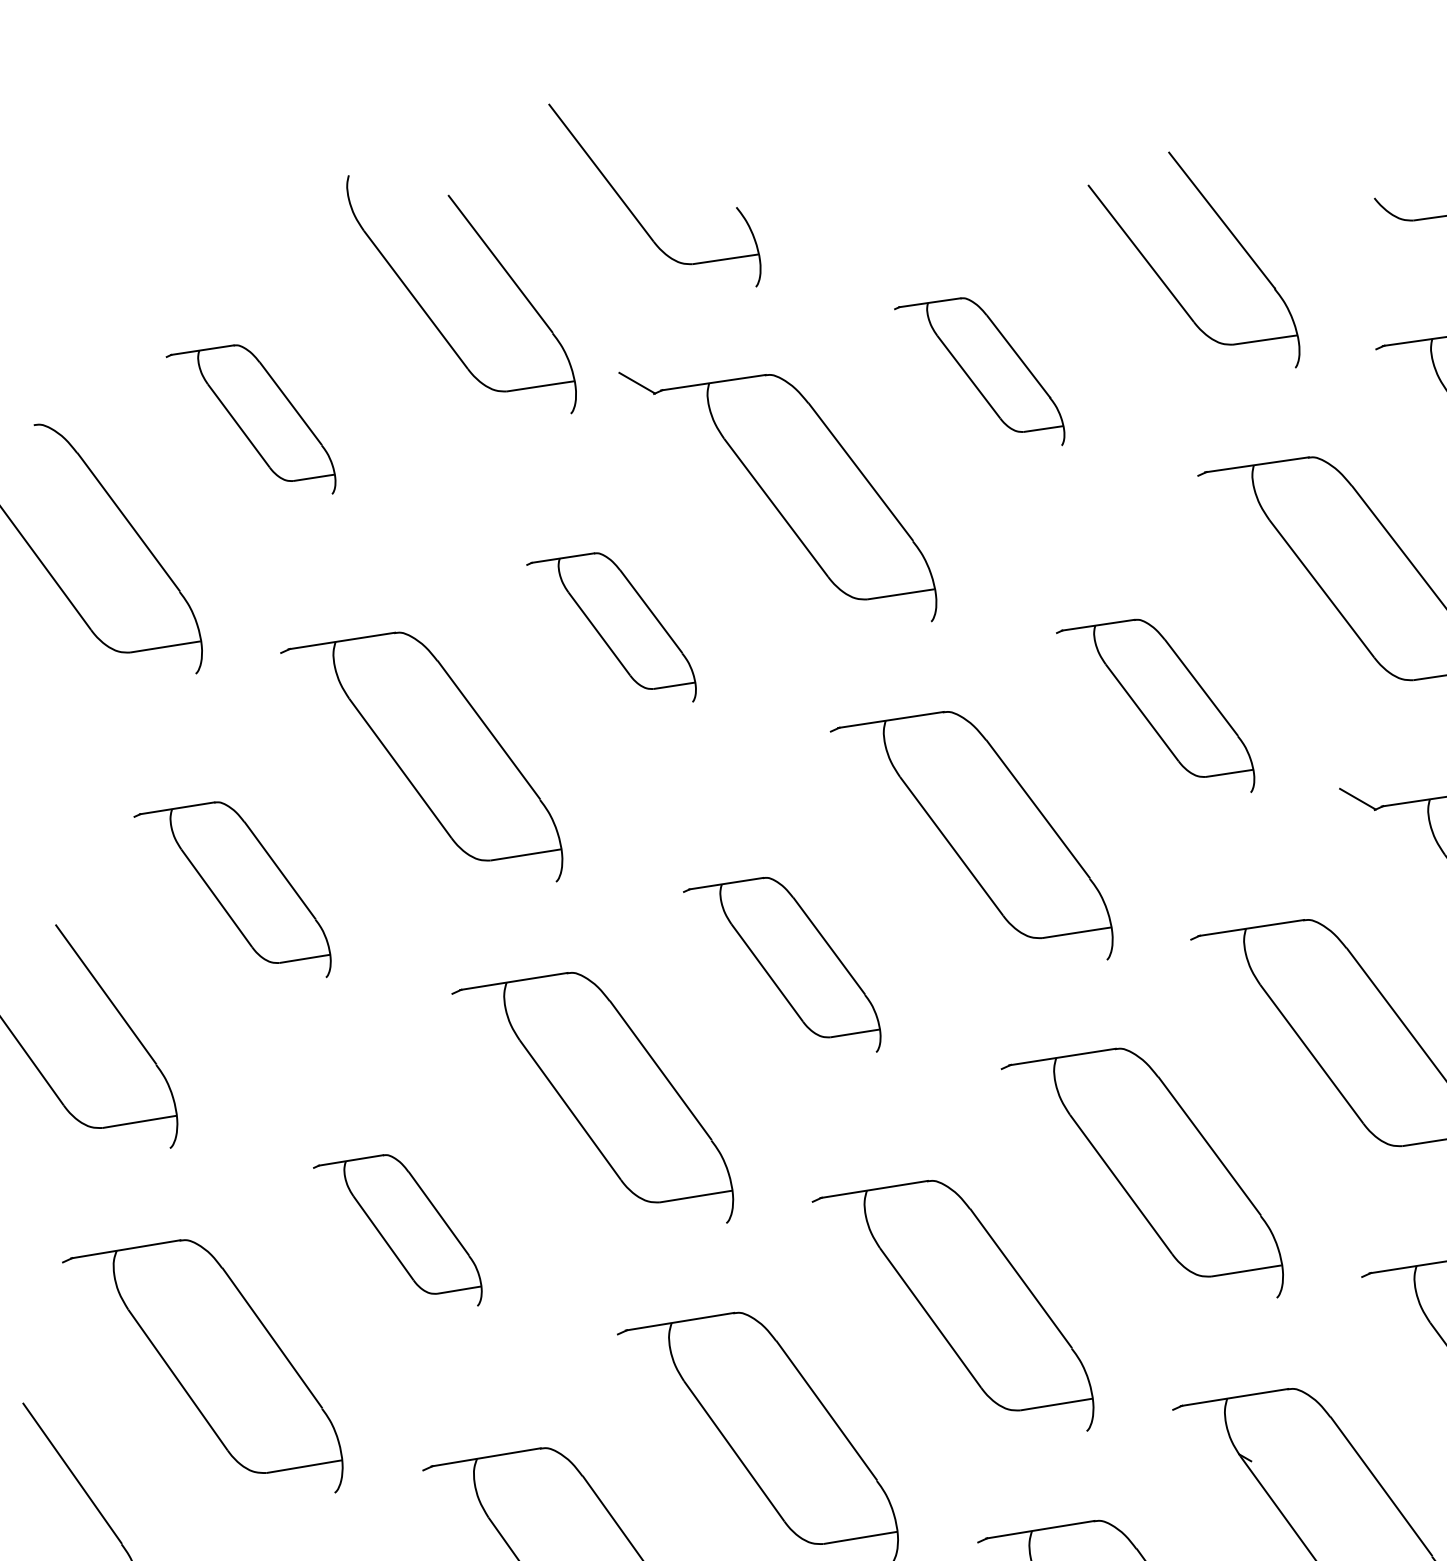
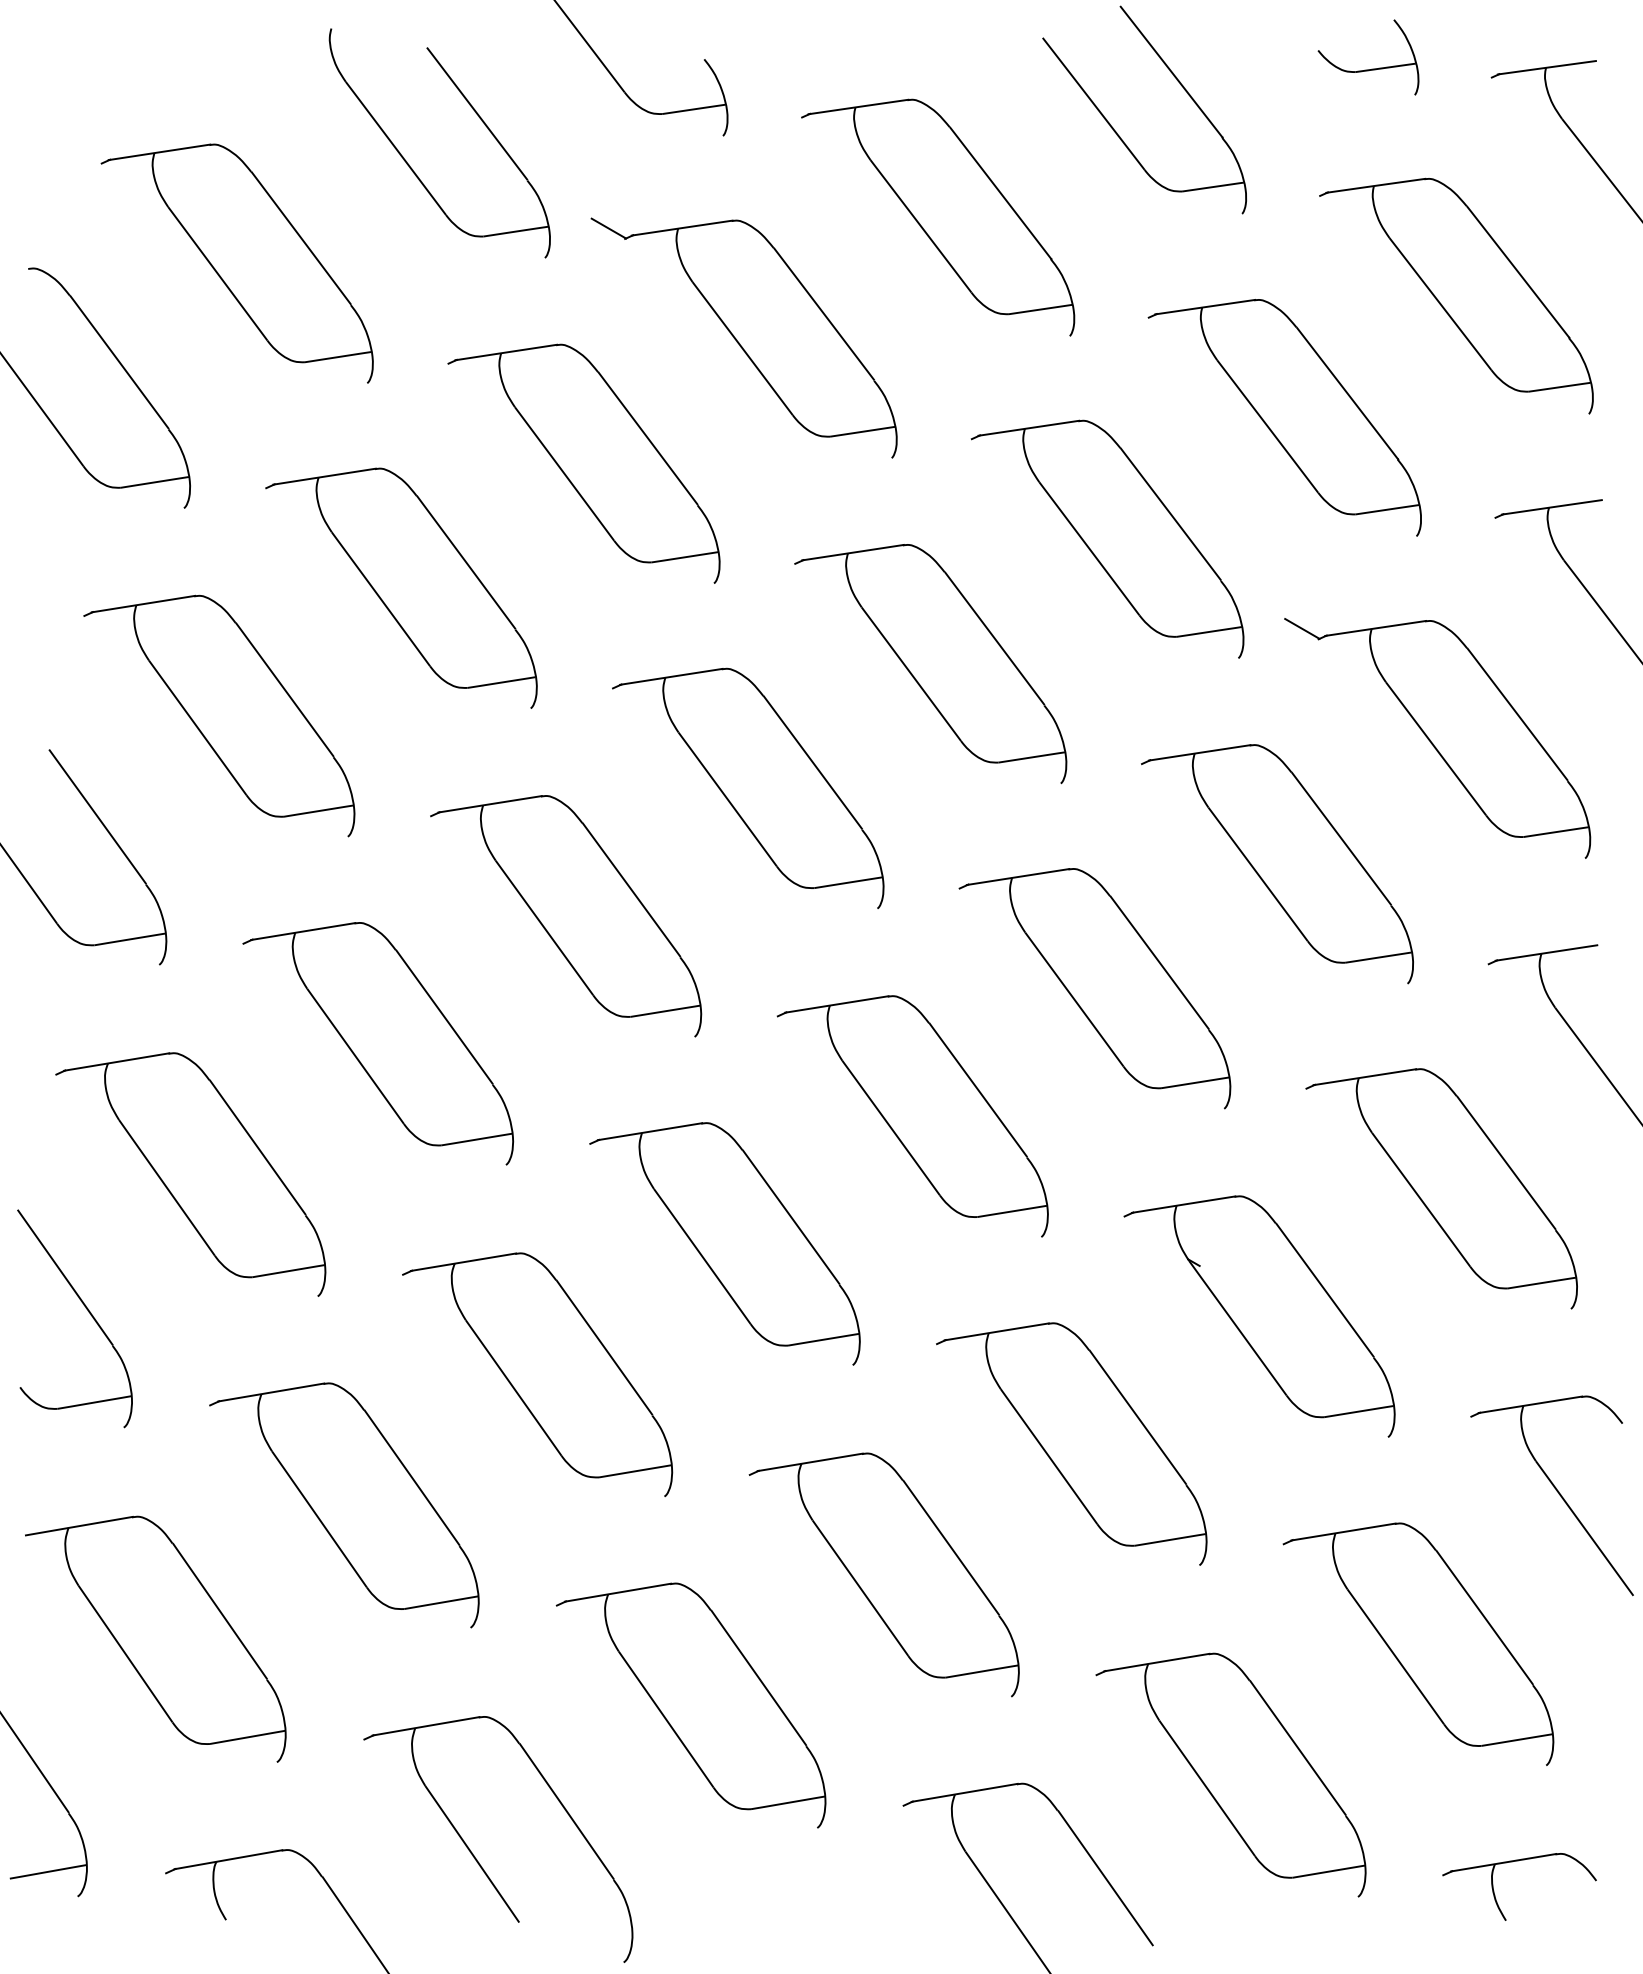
part: (979, 371) -> (938, 217), size x1.67
part: (250, 419) -> (236, 263), size x1.67
part: (610, 627) -> (583, 463), size x1.67
part: (1155, 705) -> (1107, 538), size x1.43
part: (232, 889) -> (219, 715), size x1.43
part: (782, 964) -> (748, 787), size x1.43
part: (397, 1230) -> (378, 1043), size x1.67

